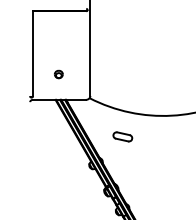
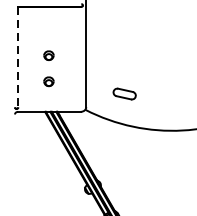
part: (58, 52) -> (48, 55), added
line: (32, 53) -> (17, 56), solid -> dashed
part: (122, 136) -> (124, 93), moved

